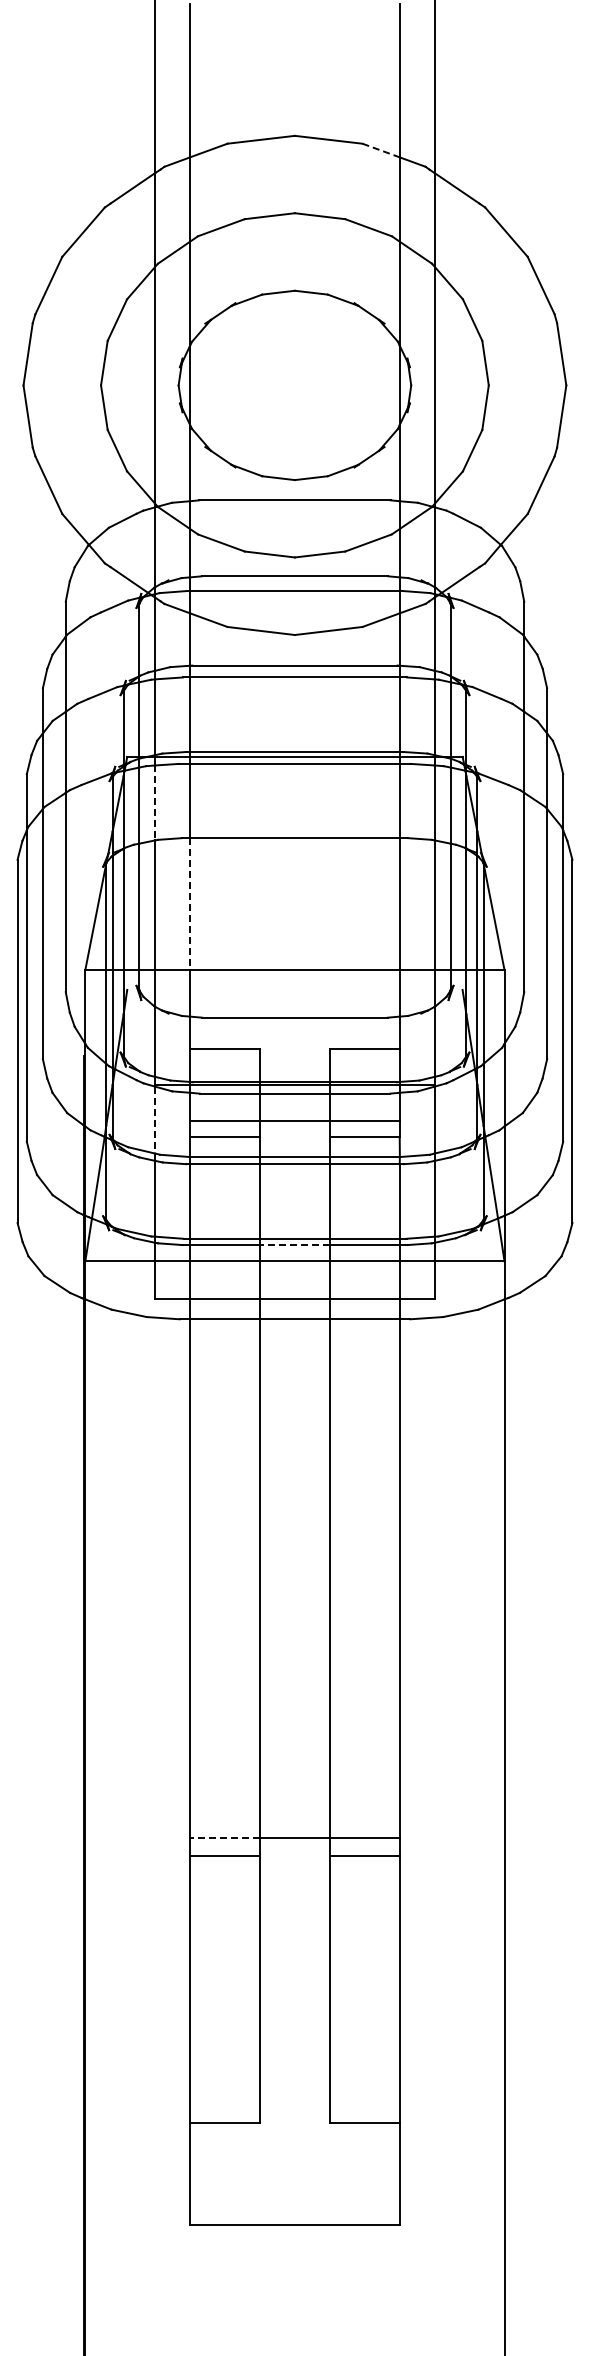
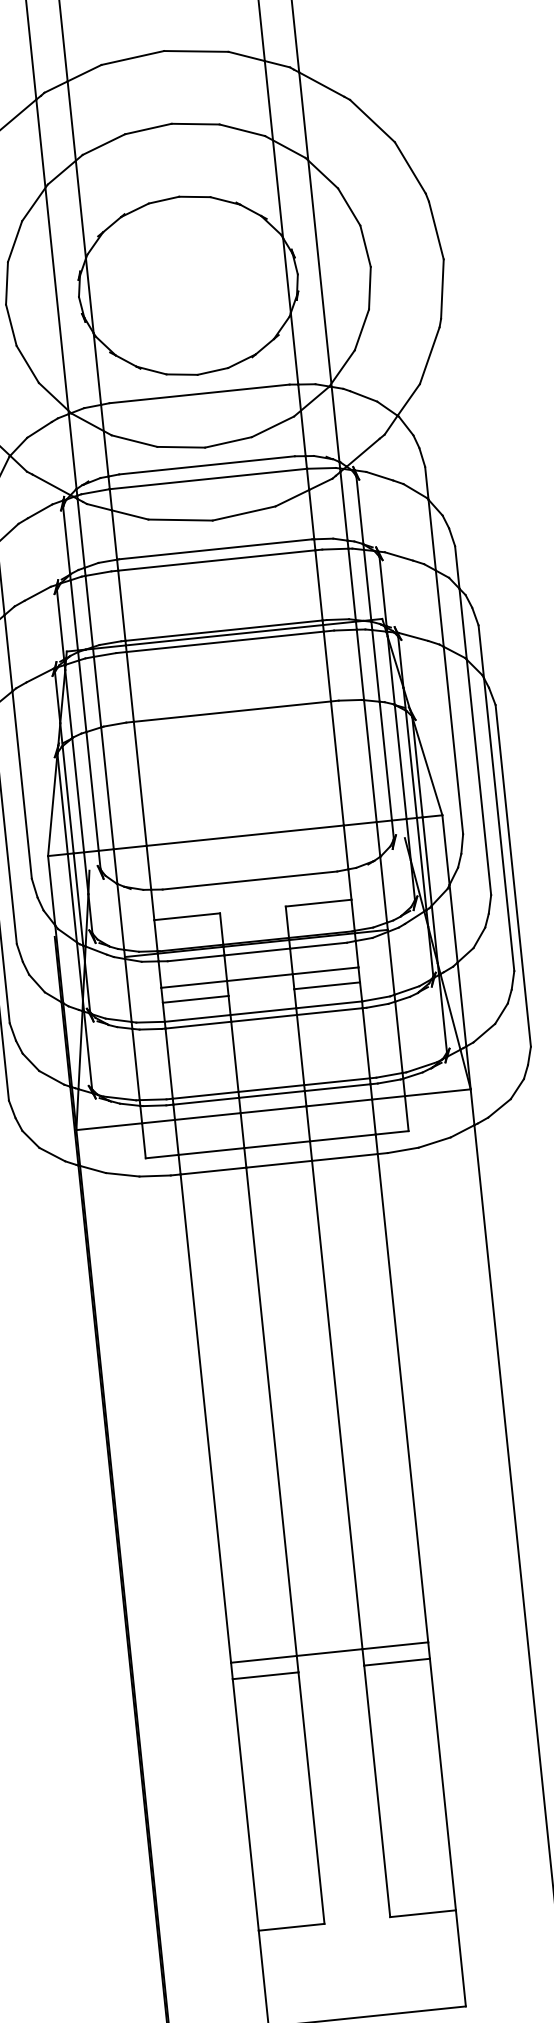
line: (381, 150) -> (247, 56), dashed -> solid
line: (155, 803) -> (97, 692), dashed -> solid
line: (190, 904) -> (140, 784), dashed -> solid
line: (155, 1120) -> (128, 990), dashed -> solid
line: (294, 1245) -> (271, 1094), dashed -> solid
line: (225, 1838) -> (264, 1659), dashed -> solid

